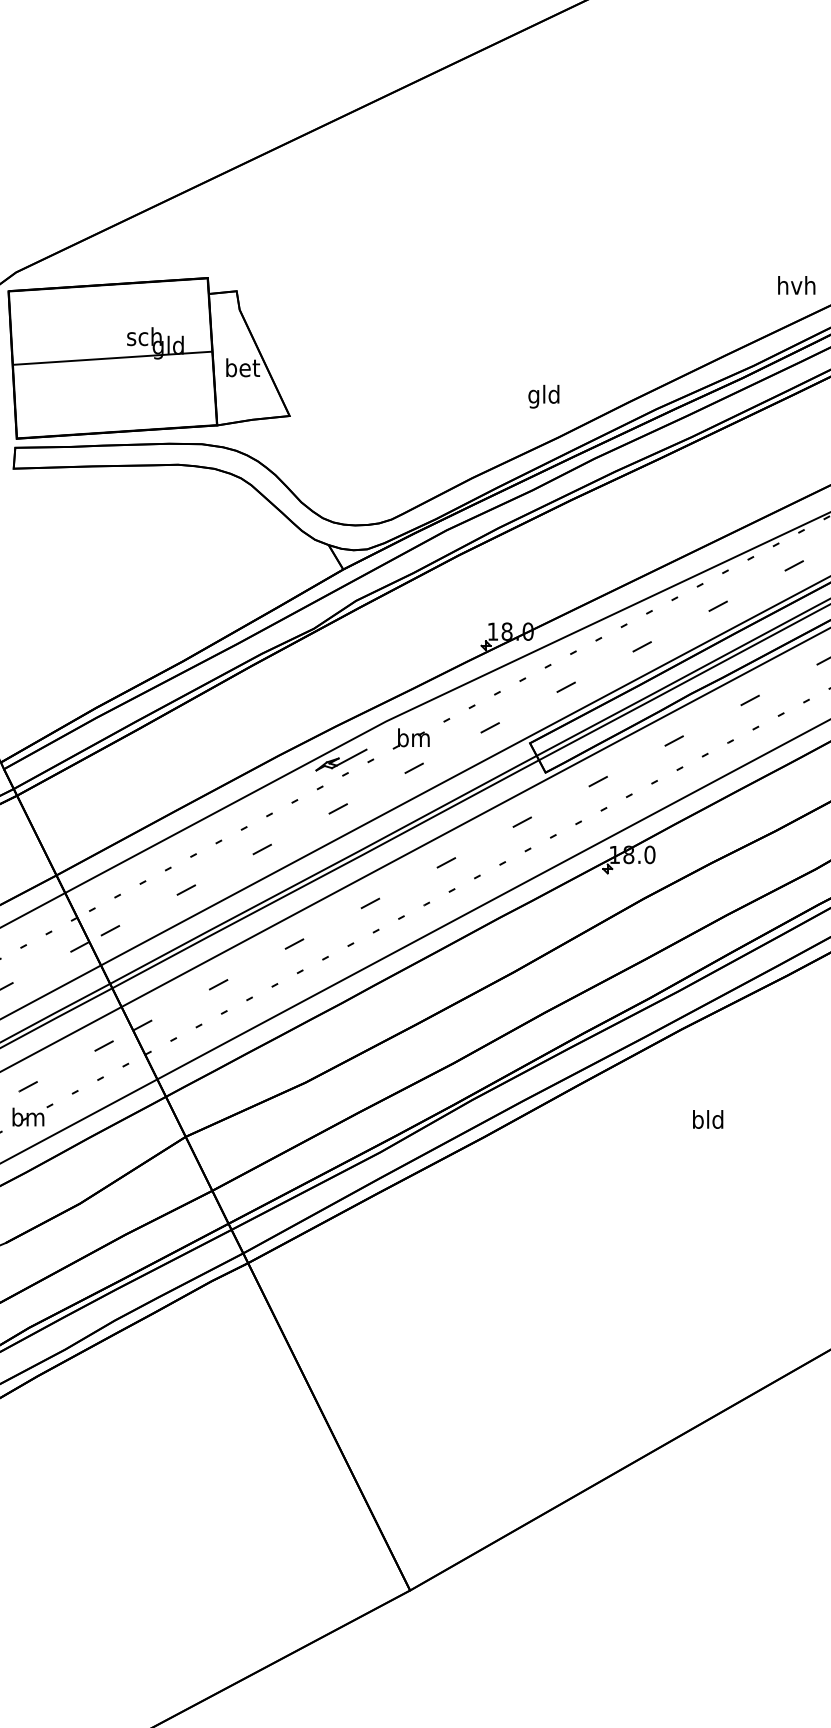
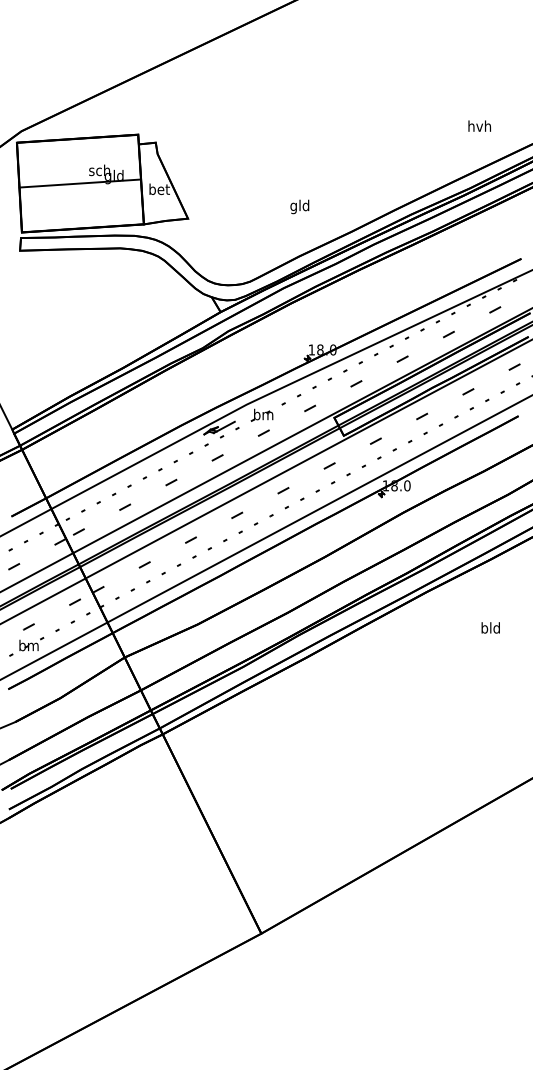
text: (796, 284) -> (479, 125), moved
text: (543, 395) -> (299, 206), moved
text: (707, 1118) -> (490, 627), moved

